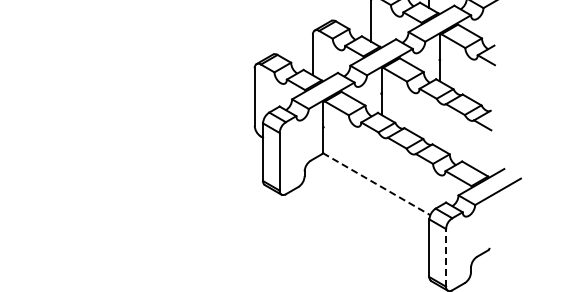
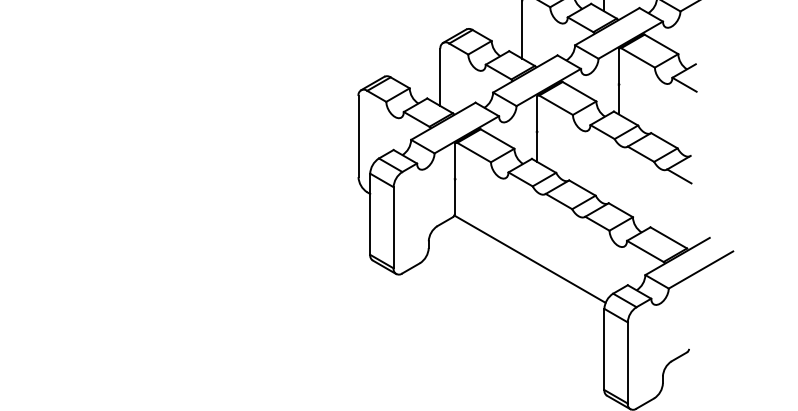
line: (377, 184) -> (531, 259), dashed -> solid
line: (446, 257) -> (628, 362), dashed -> solid

